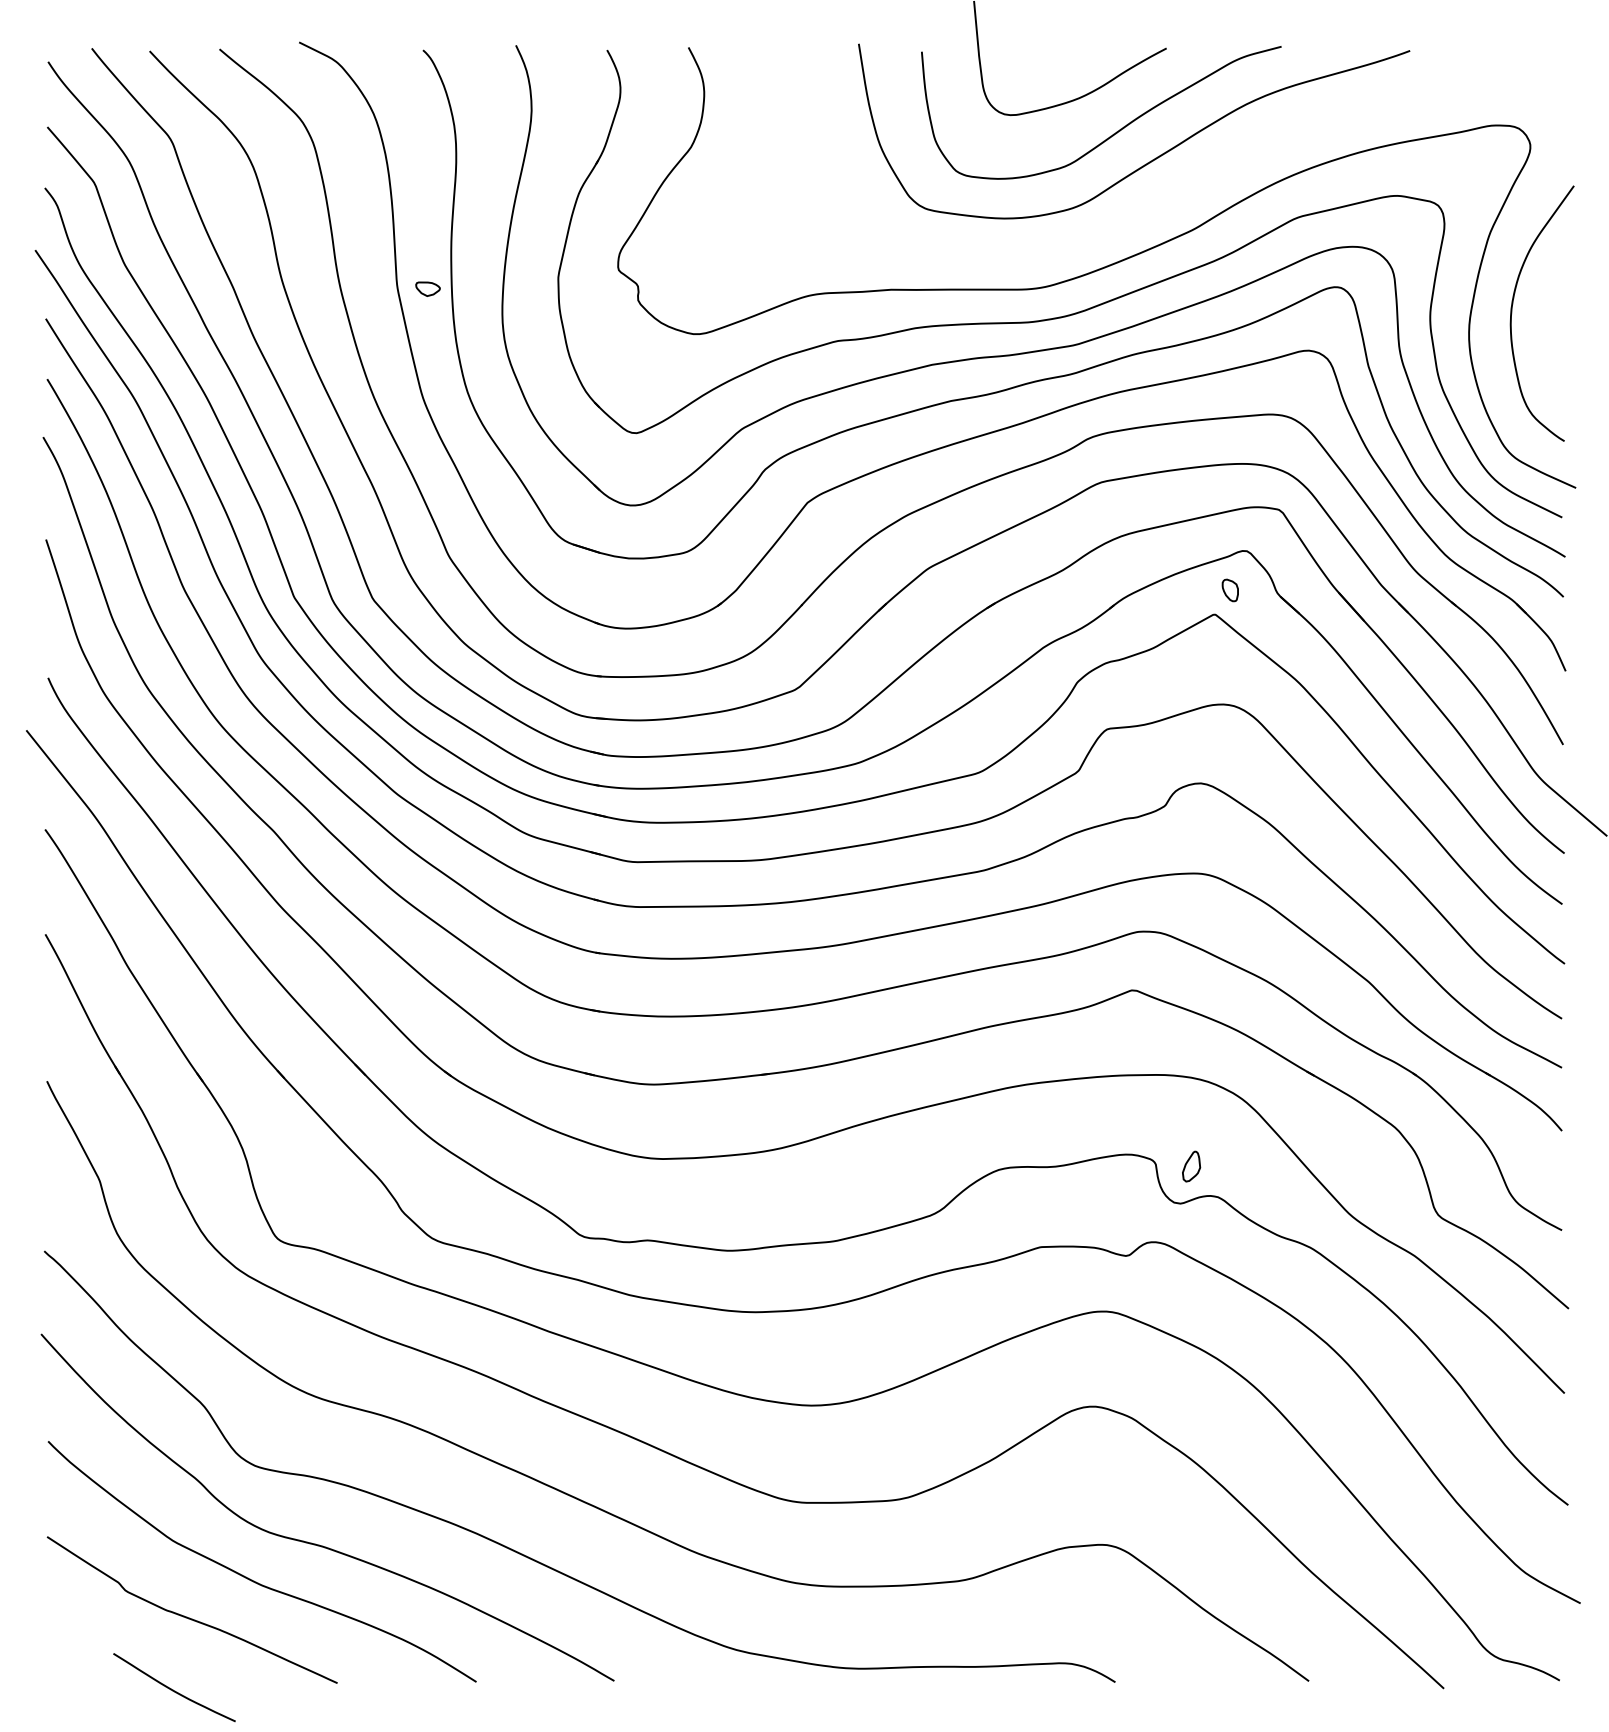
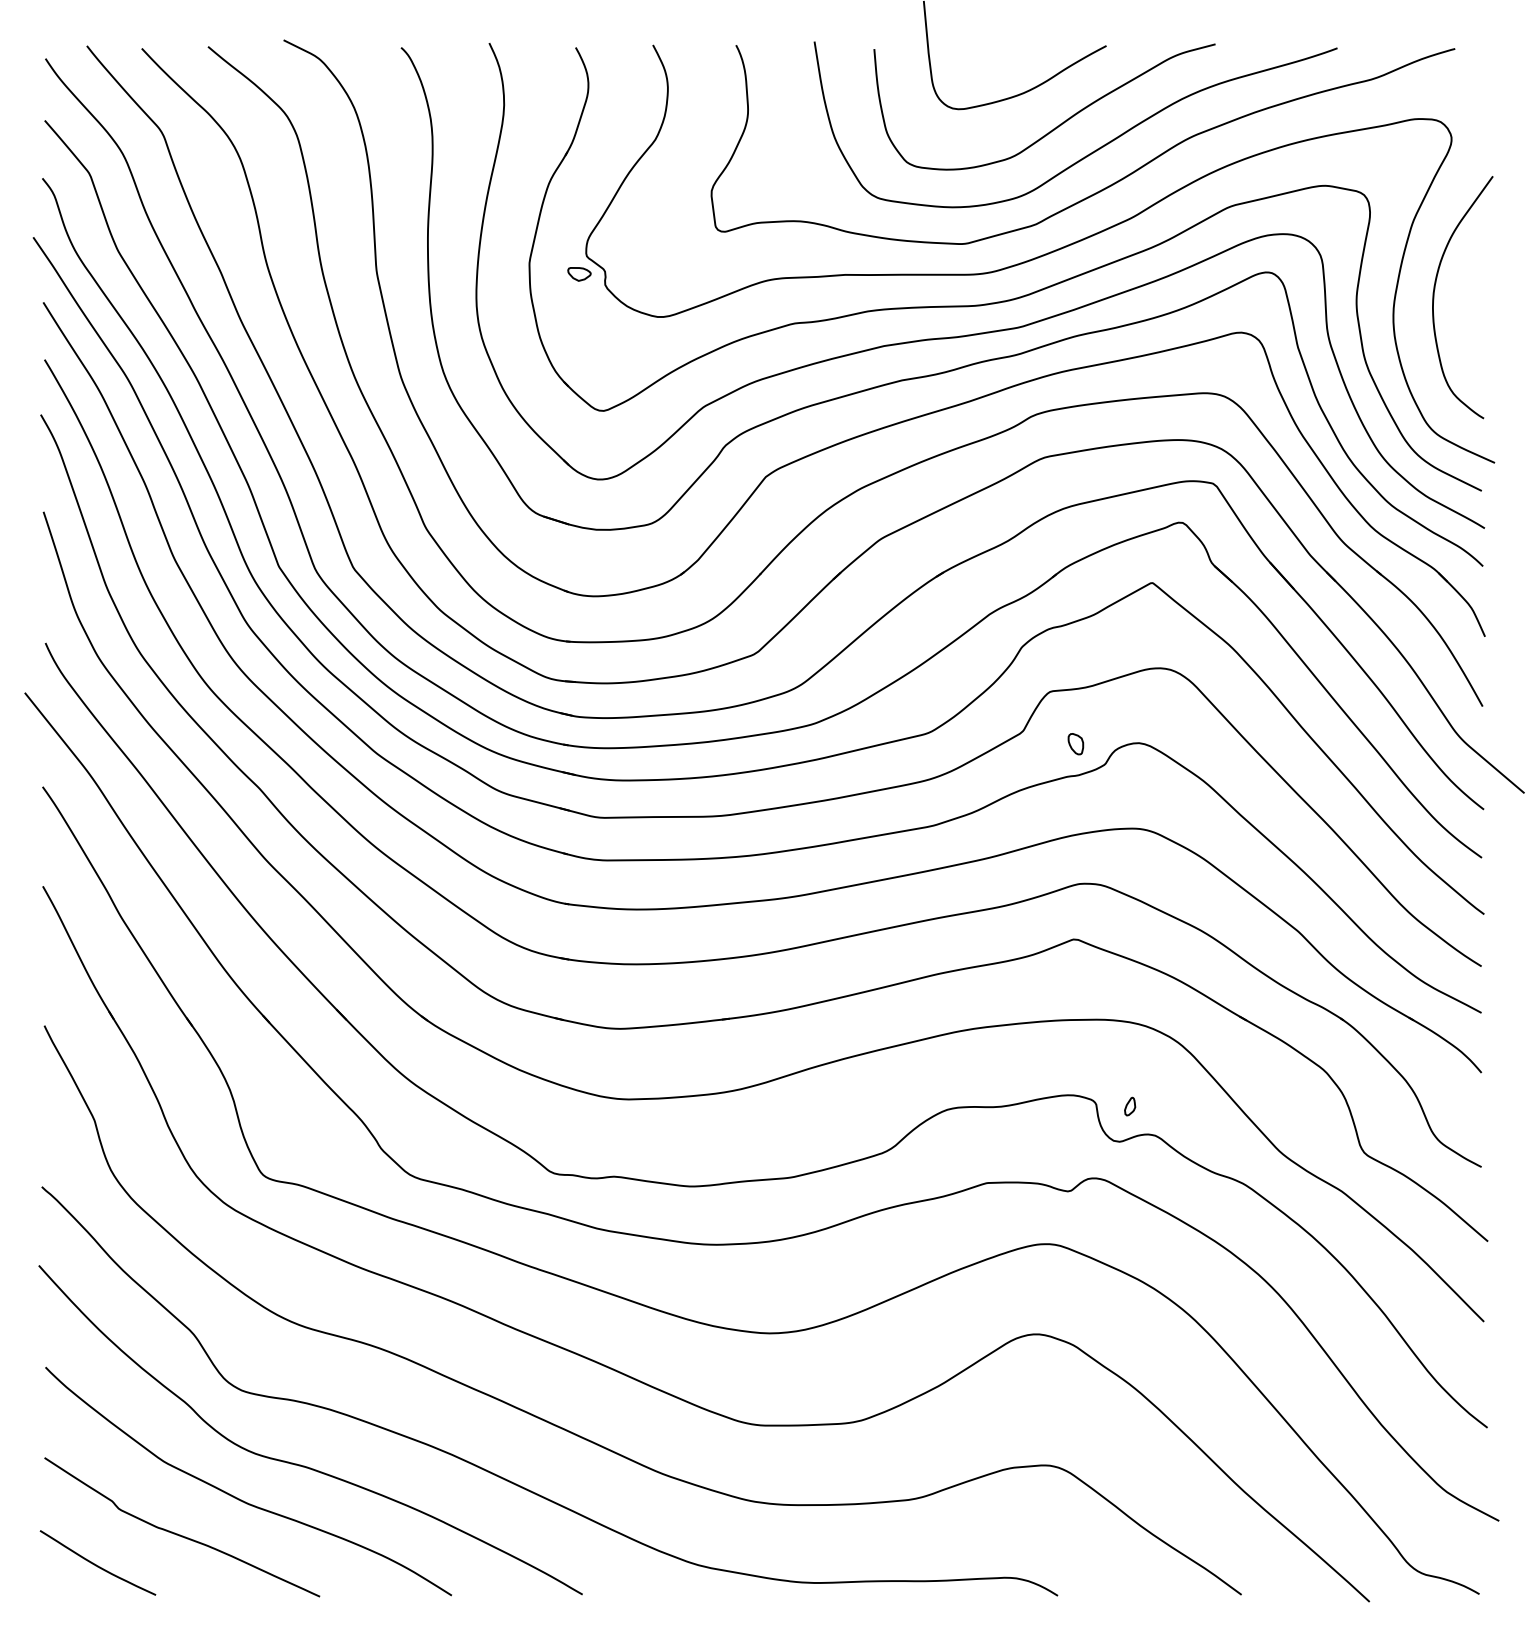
curve: (1163, 198) -> (1103, 188), added
part: (427, 288) -> (578, 273), moved
part: (1229, 590) -> (1075, 744), moved
part: (1191, 1166) -> (1130, 1106), size x0.62
curve: (173, 1689) -> (97, 1564), moved

